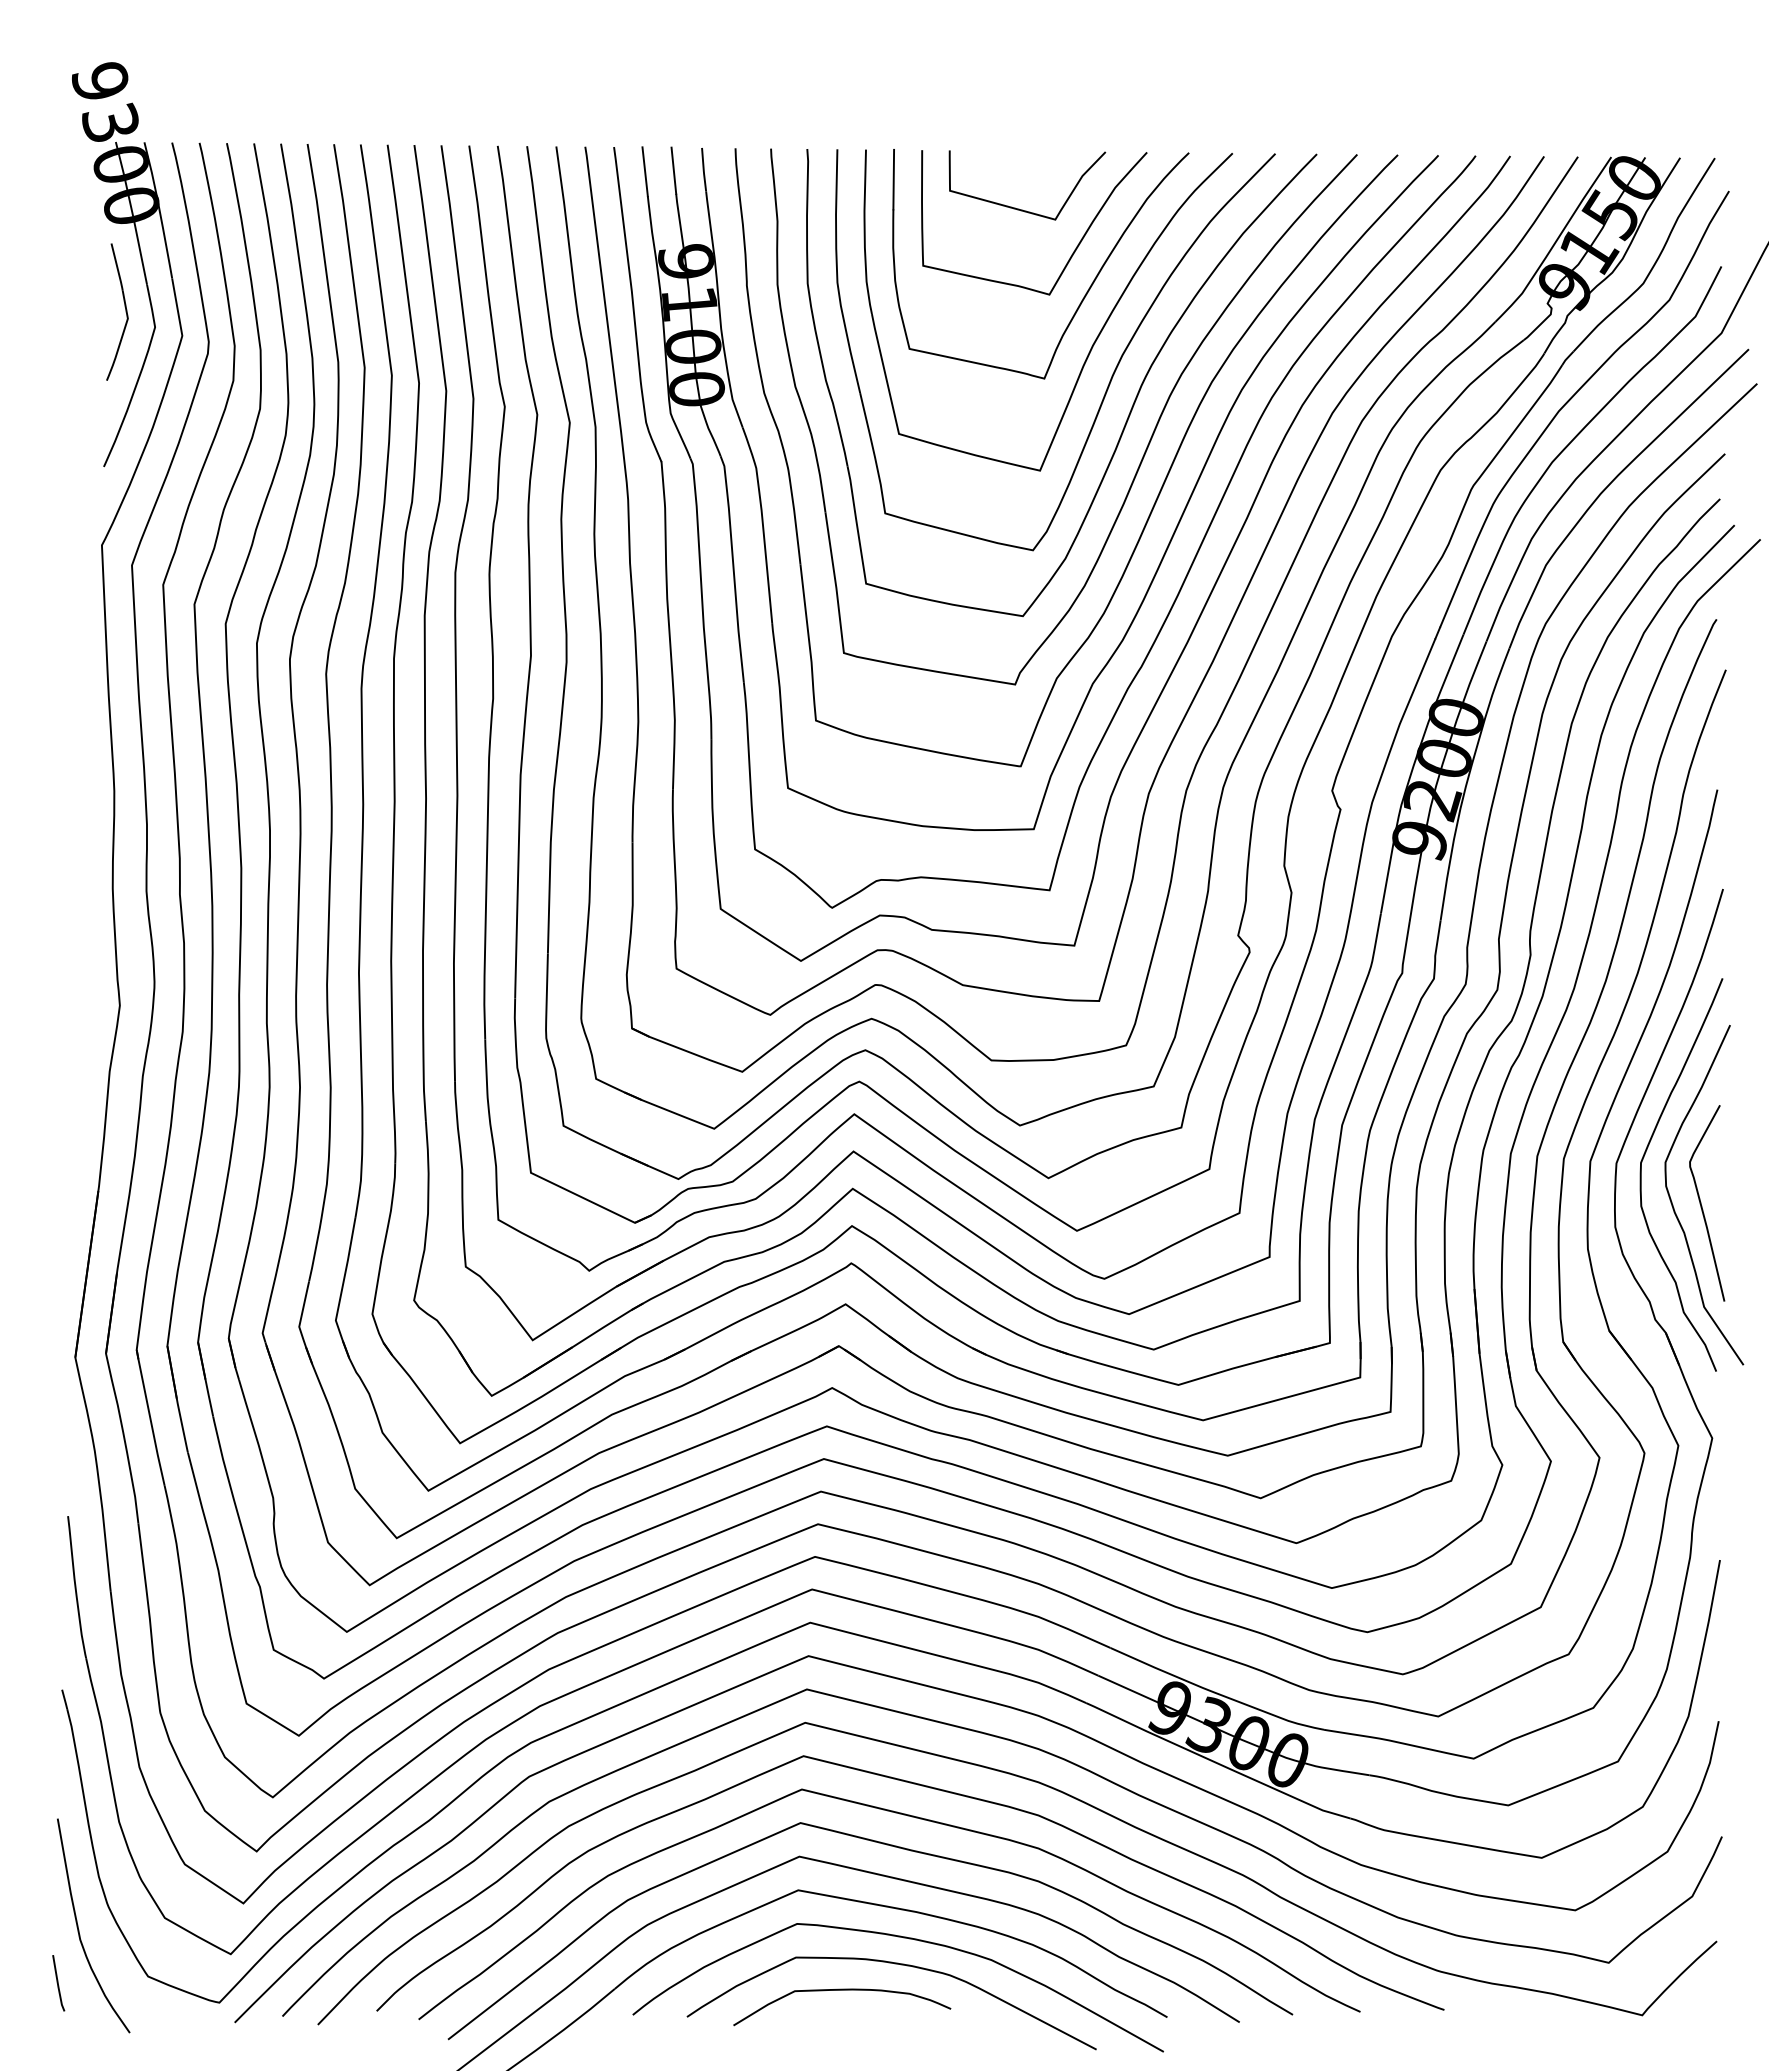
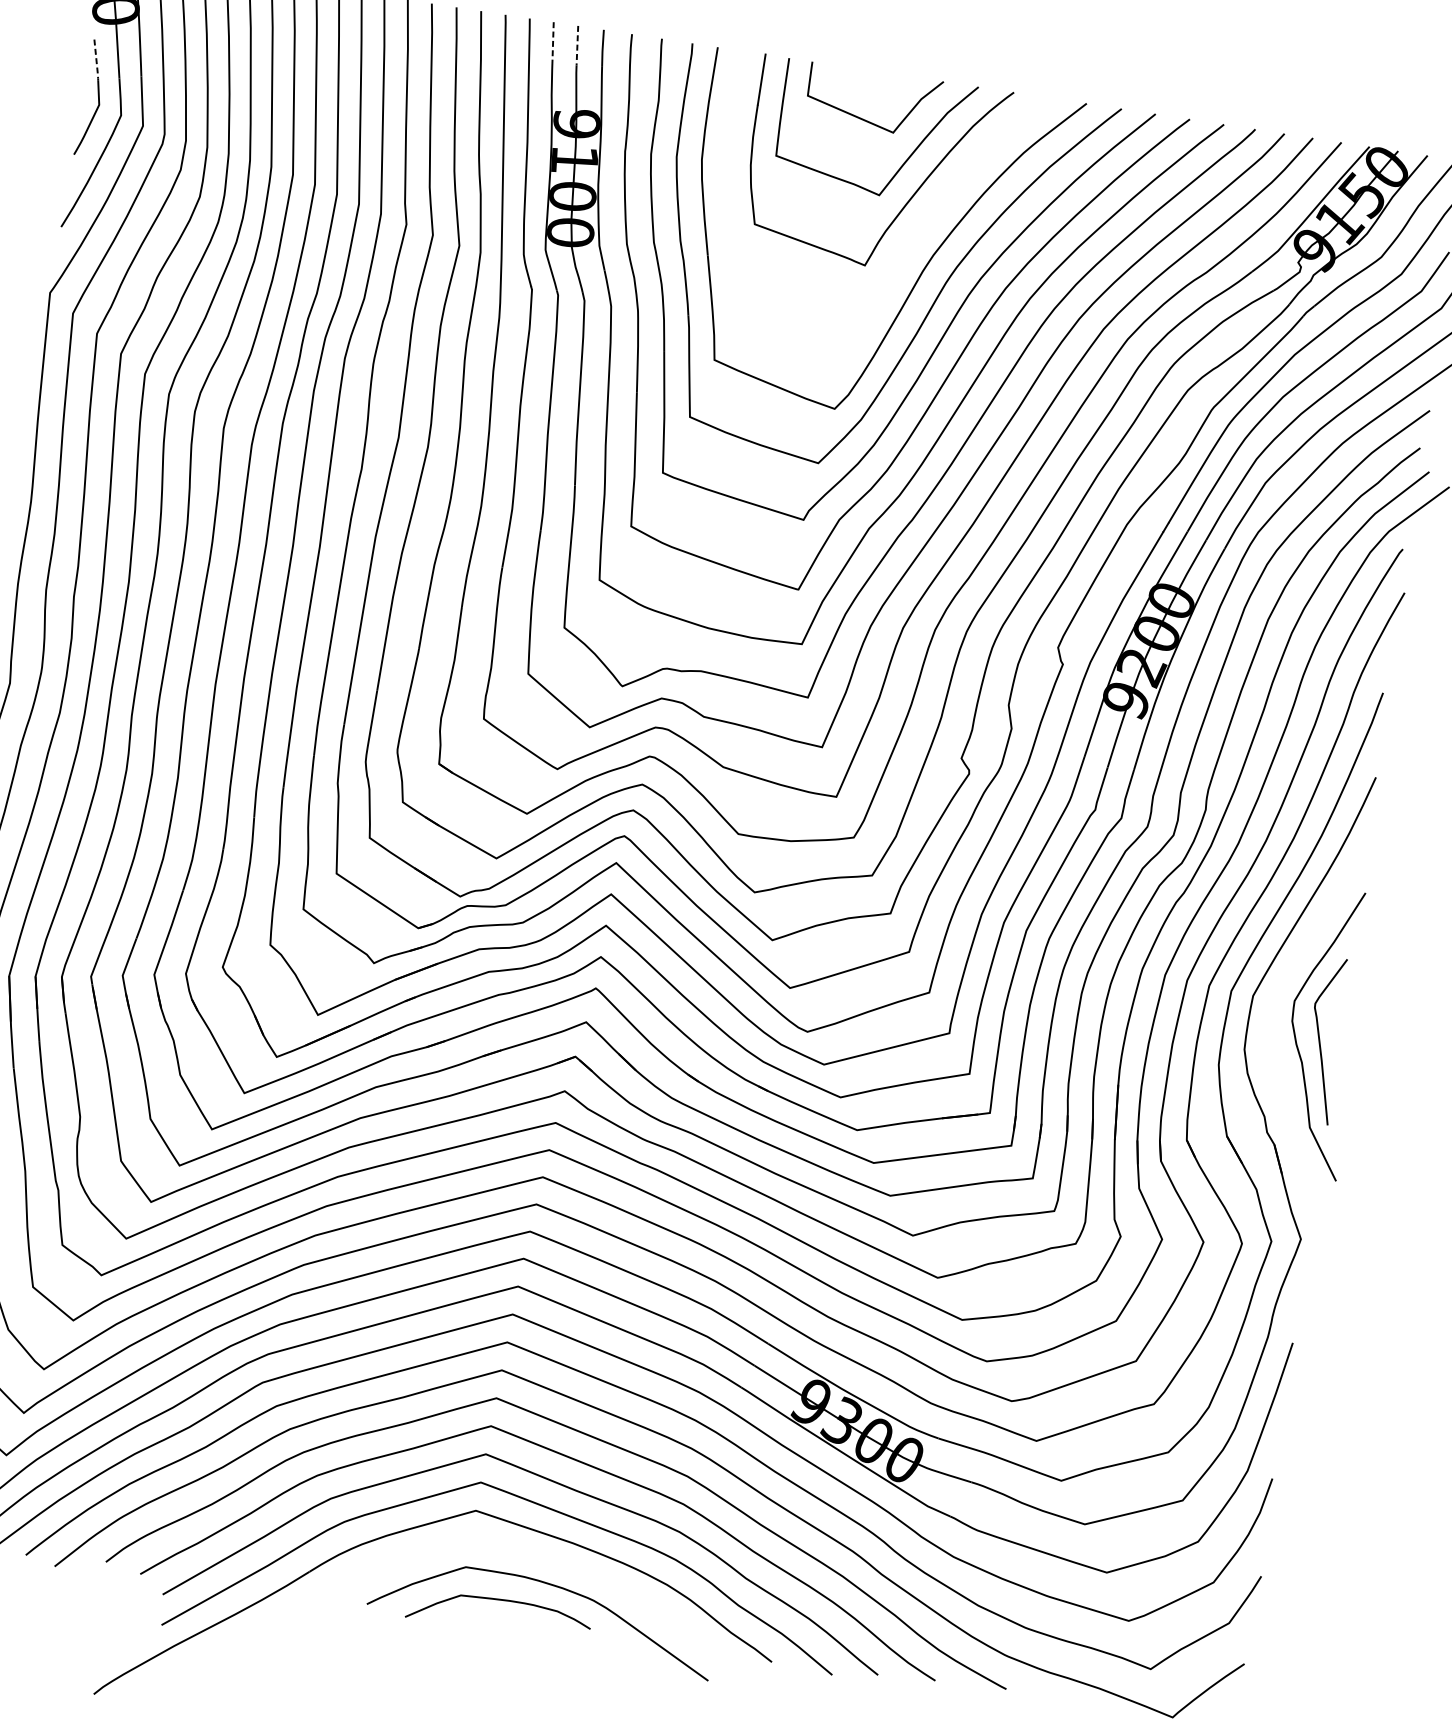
line: (645, 171) -> (553, 42), solid -> dashed
line: (673, 171) -> (576, 46), solid -> dashed
line: (117, 268) -> (96, 61), solid -> dashed
part: (1094, 340) -> (911, 239), removed
curve: (1641, 1174) -> (1272, 1008), removed
curve: (903, 1938) -> (558, 1564), removed

